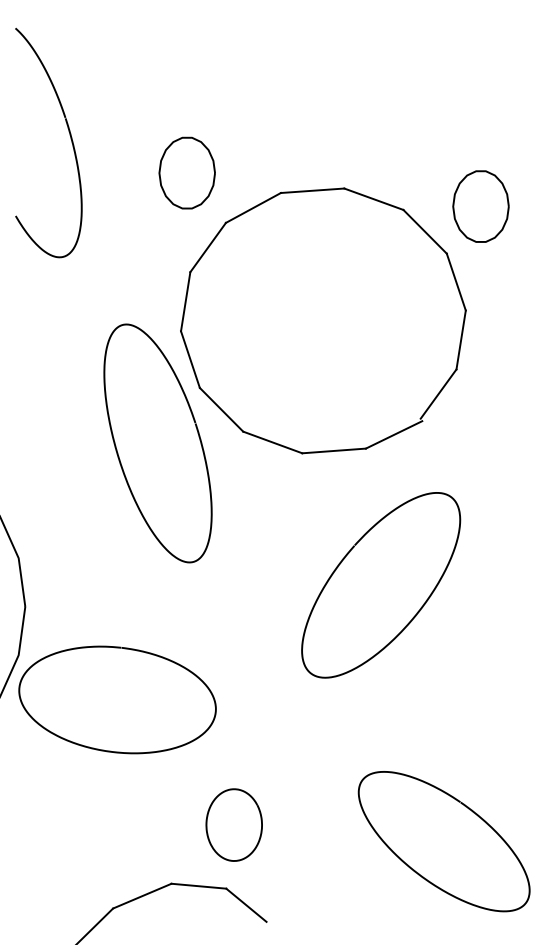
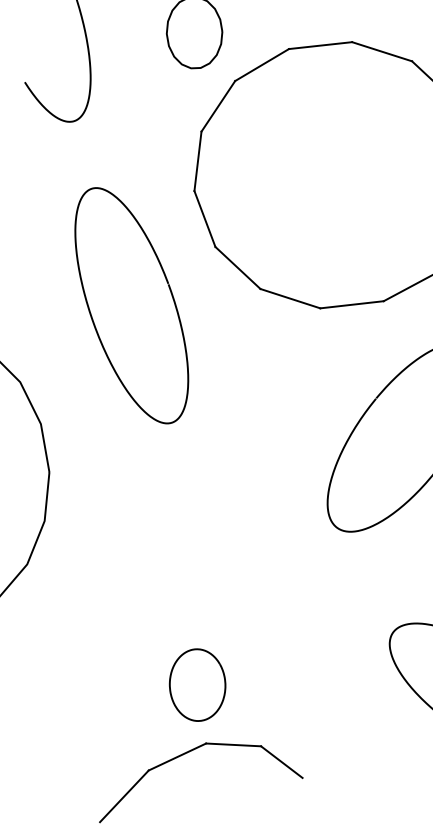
curve: (118, 452) -> (92, 316), moved
curve: (124, 649) -> (150, 511), removed
curve: (207, 824) -> (170, 685), moved

